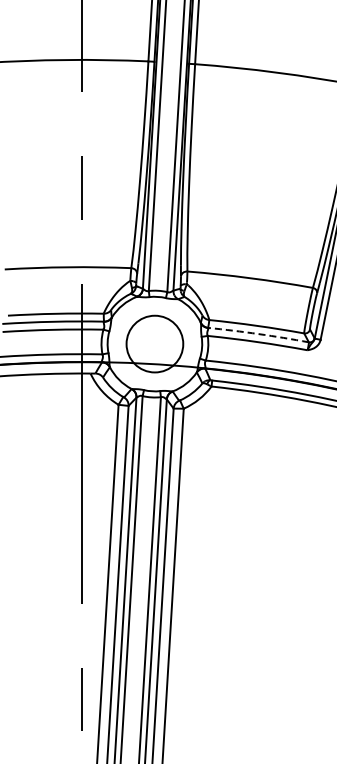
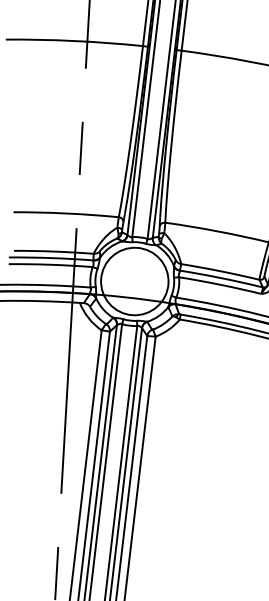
arc: (258, 334) -> (221, 278), dashed -> solid
circle: (154, 343) -> (134, 281), size x1.43

